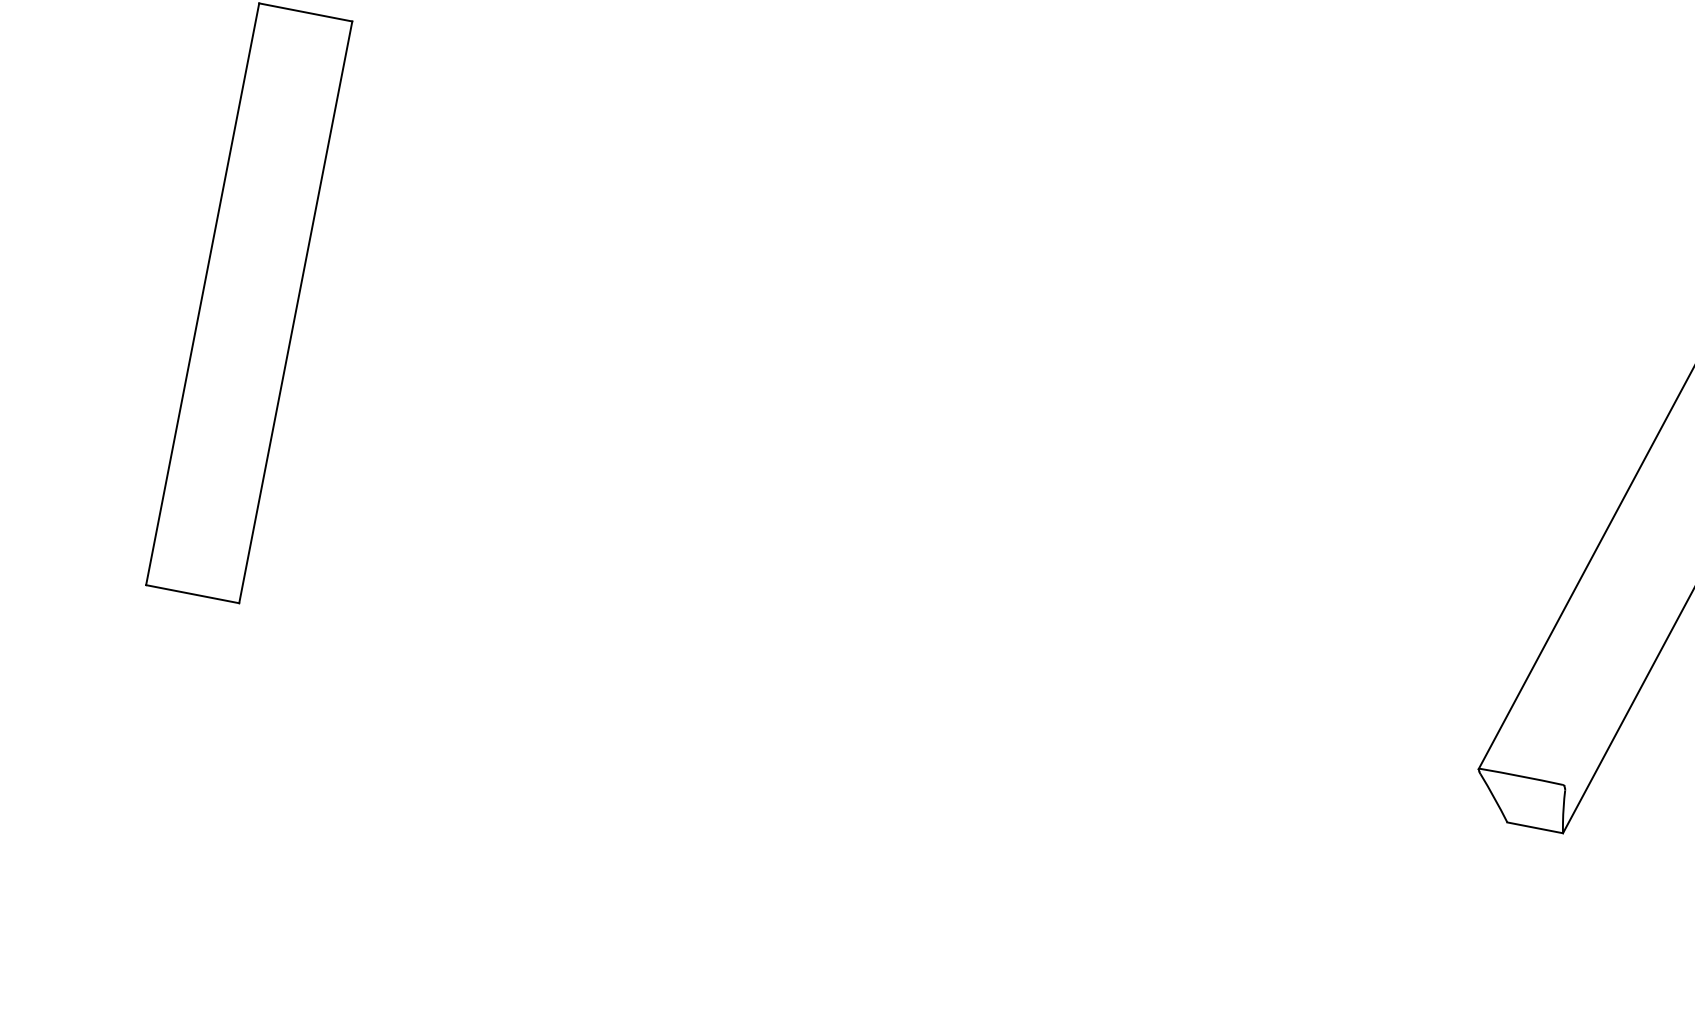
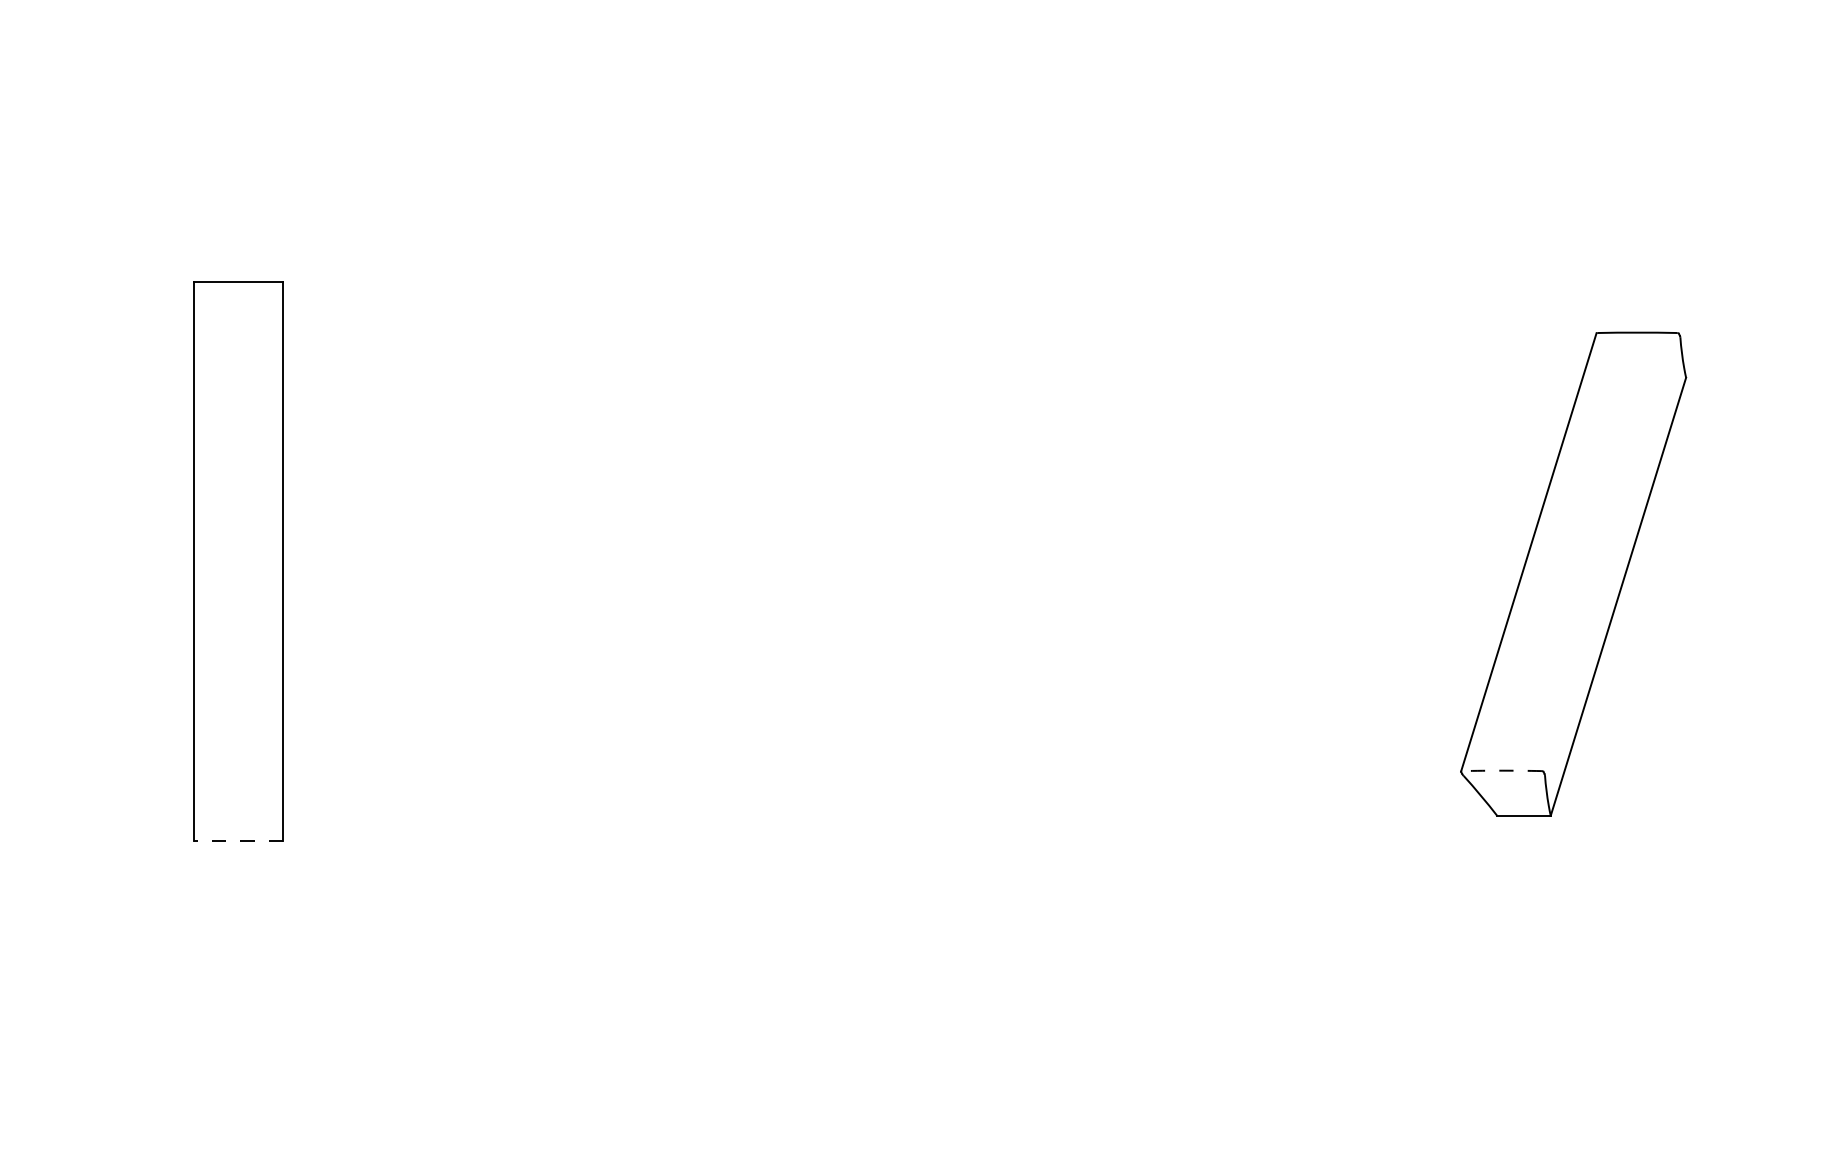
line: (192, 594) -> (238, 841), solid -> dashed
arc: (1522, 776) -> (1502, 770), solid -> dashed

